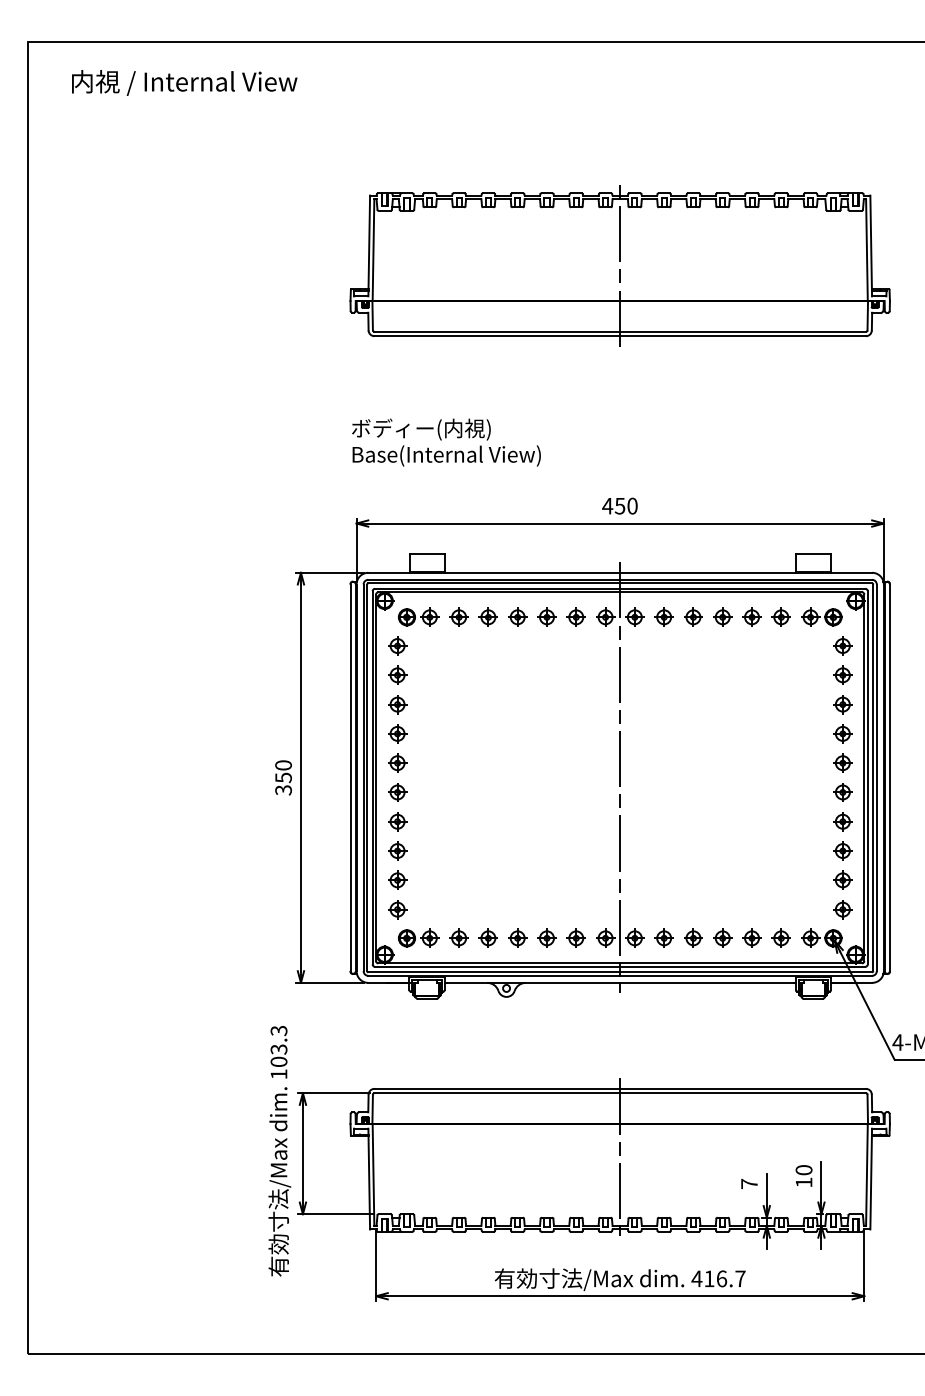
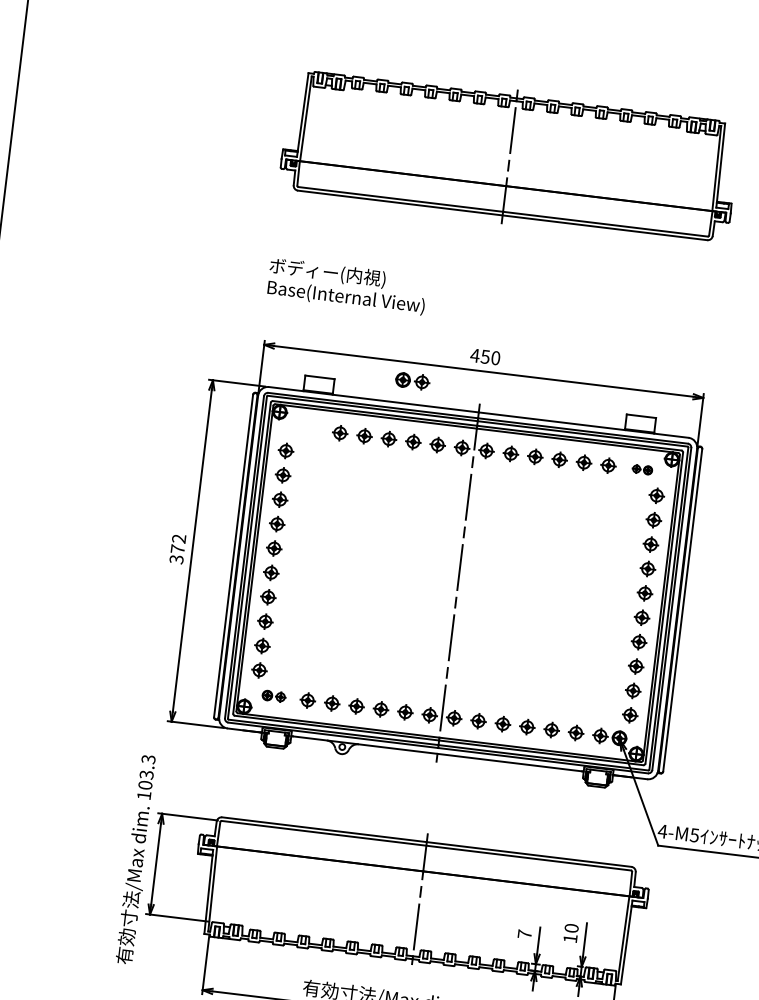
part: (418, 616) -> (412, 380), moved
part: (821, 616) -> (642, 469), size x0.6
text: (283, 771) -> (178, 543), 350 -> 372
part: (418, 937) -> (274, 695), size x0.7

